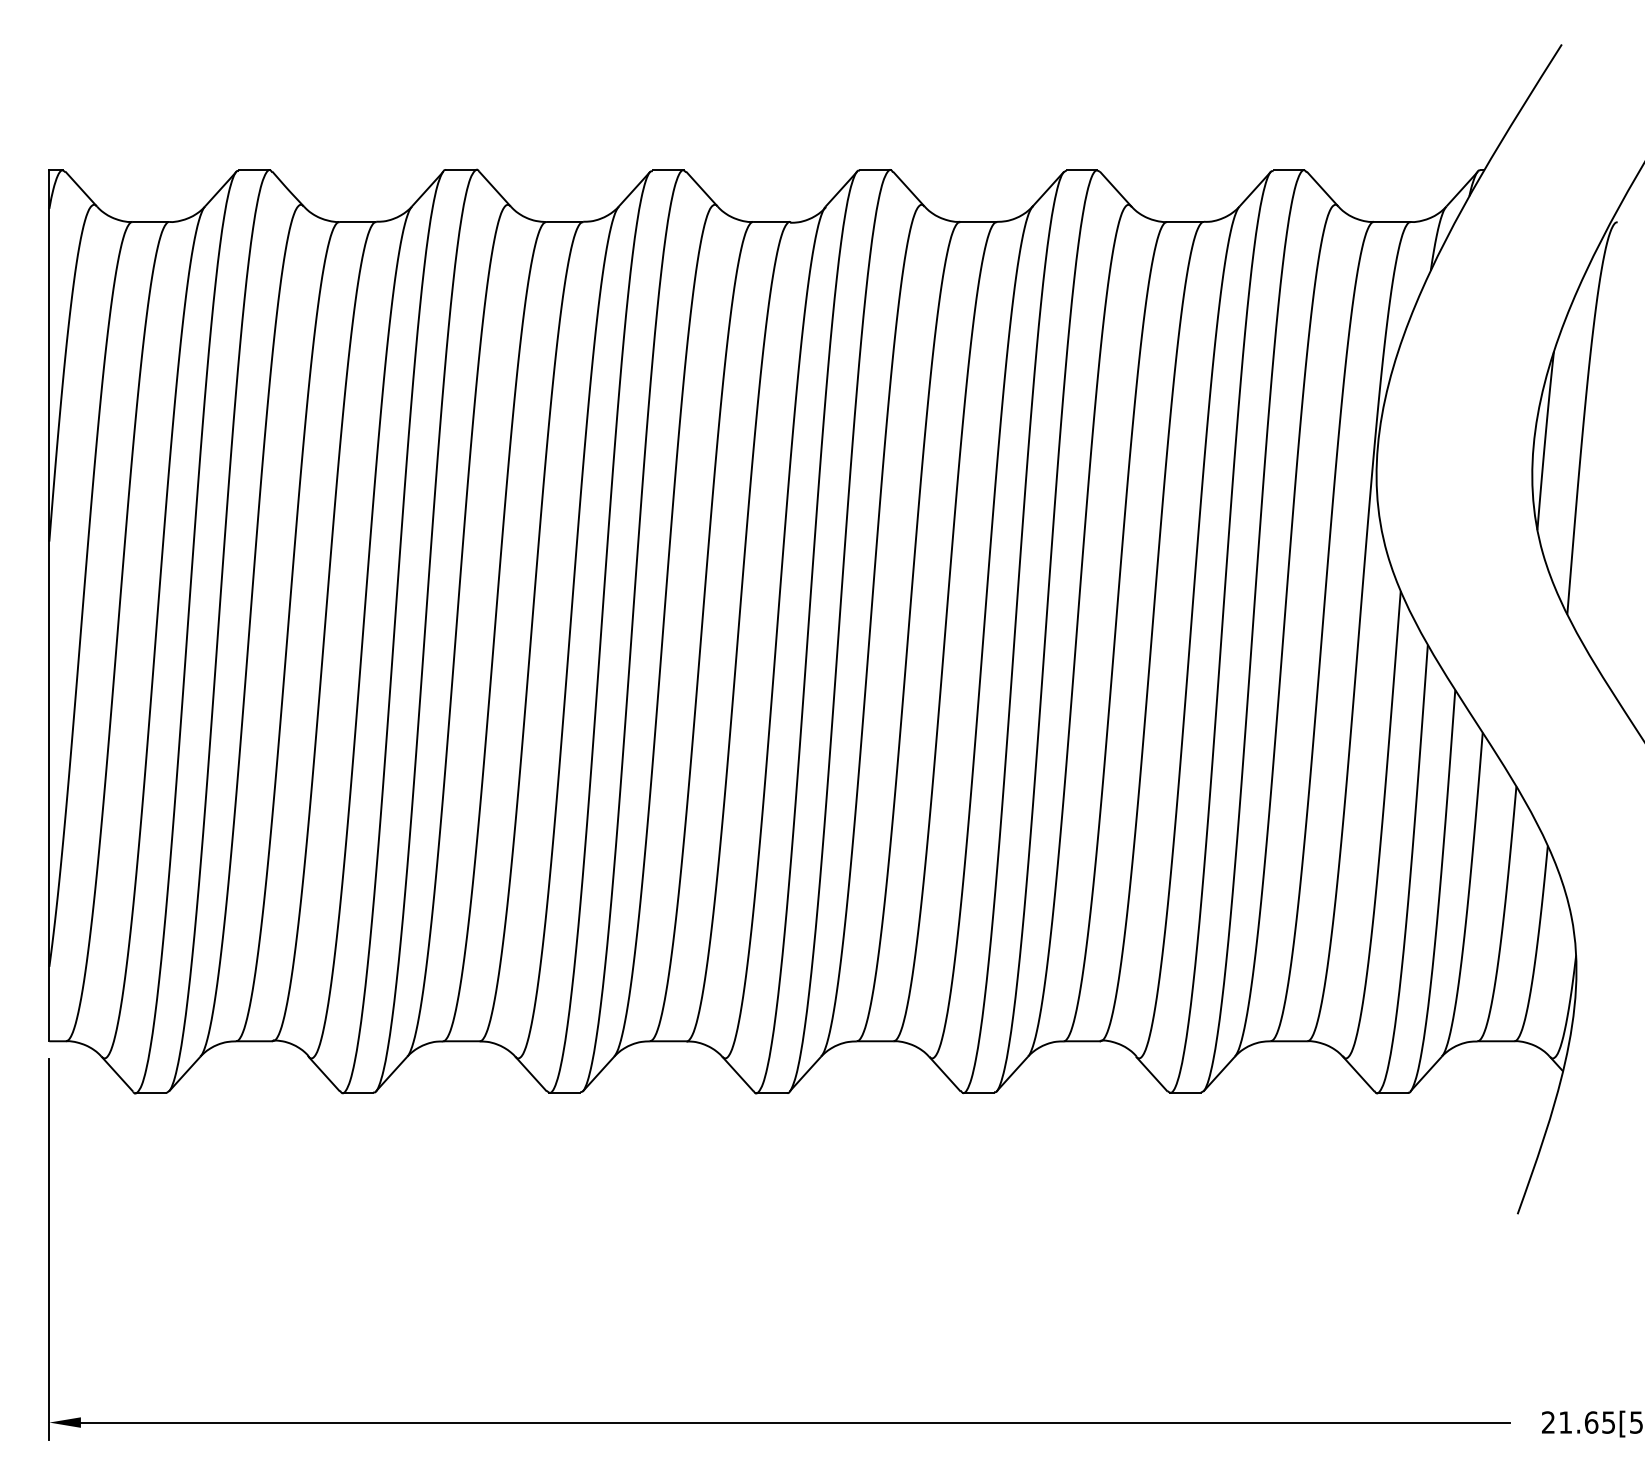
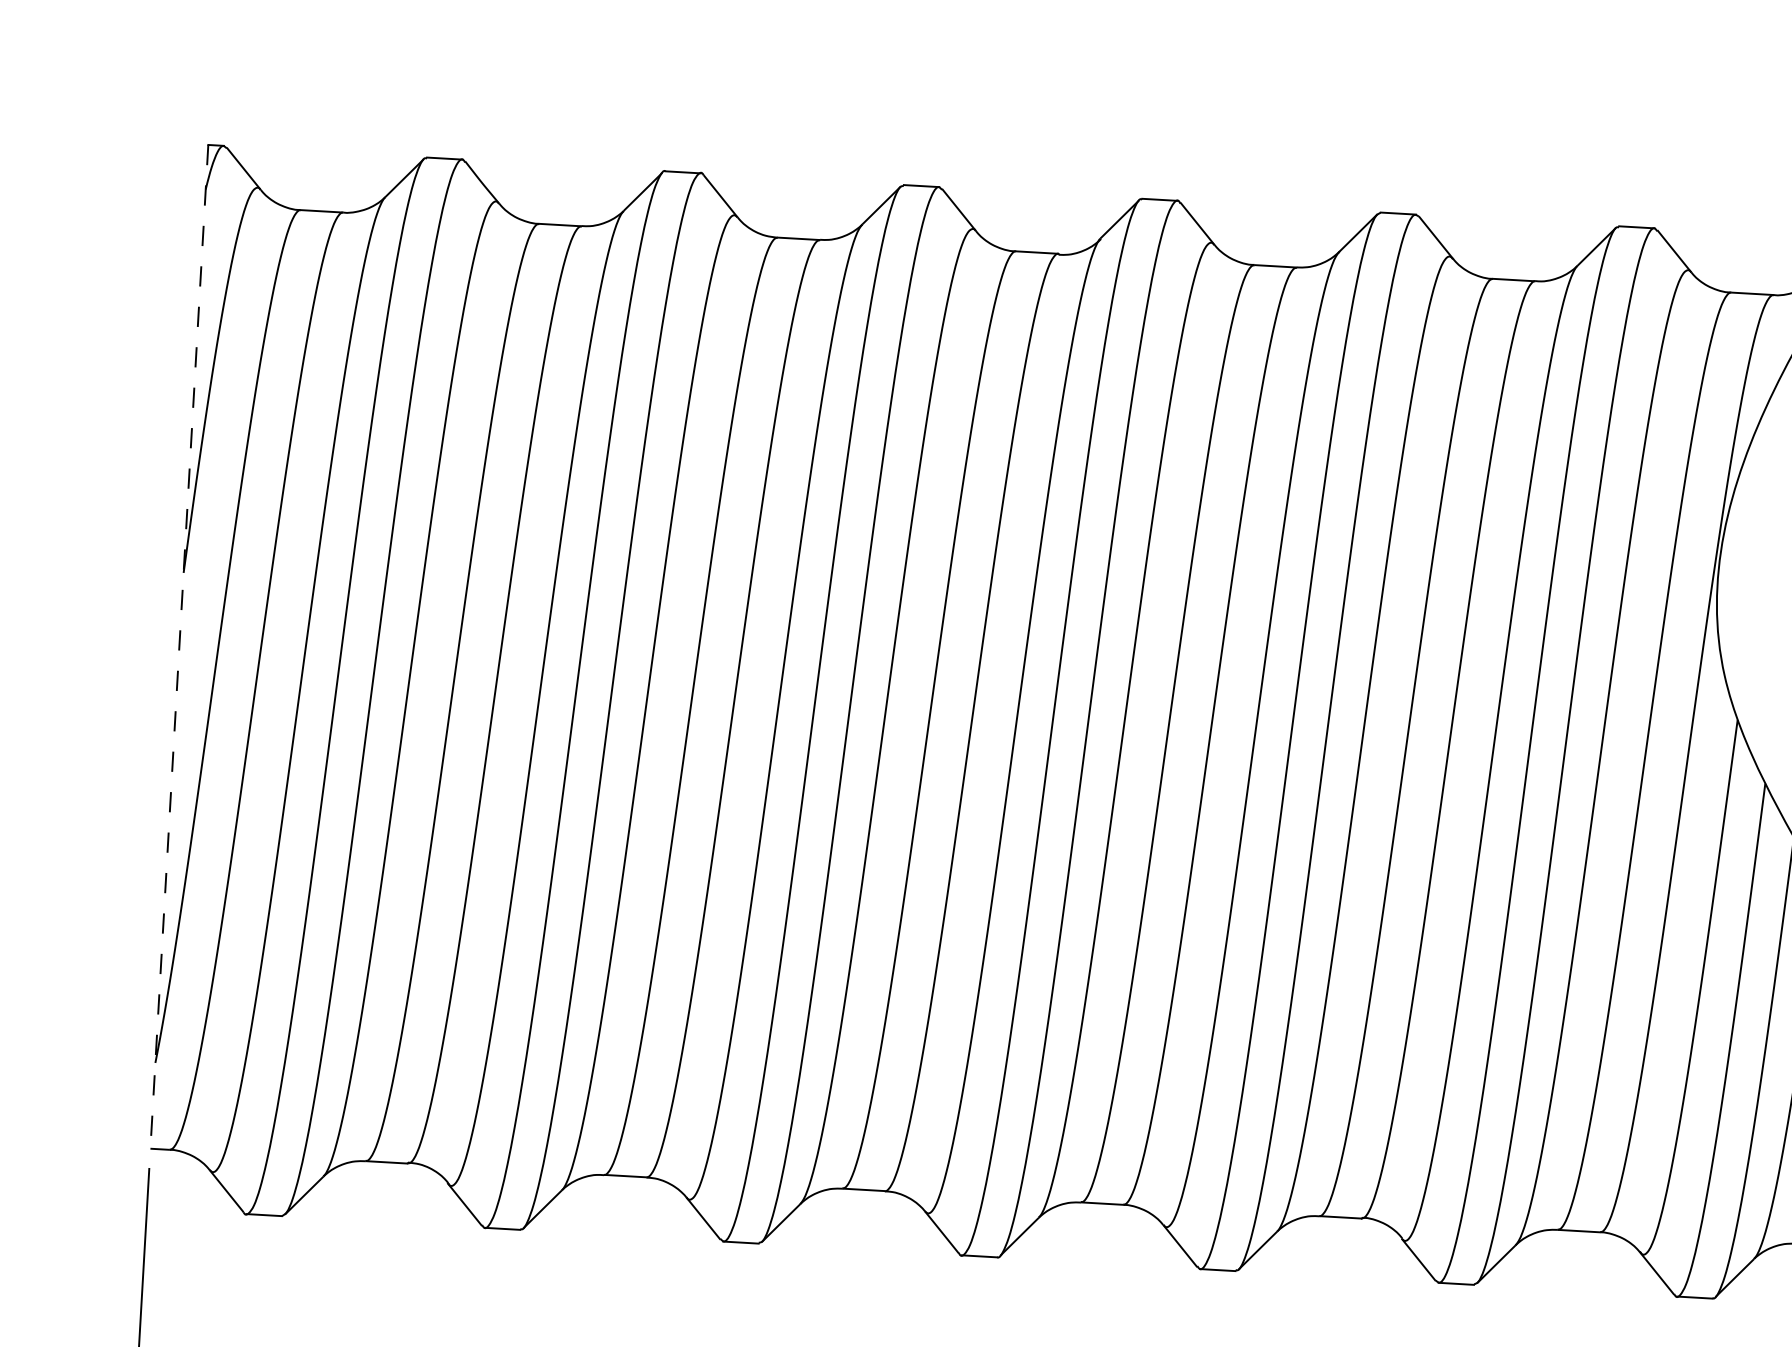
line: (49, 605) -> (179, 646), solid -> dashed

